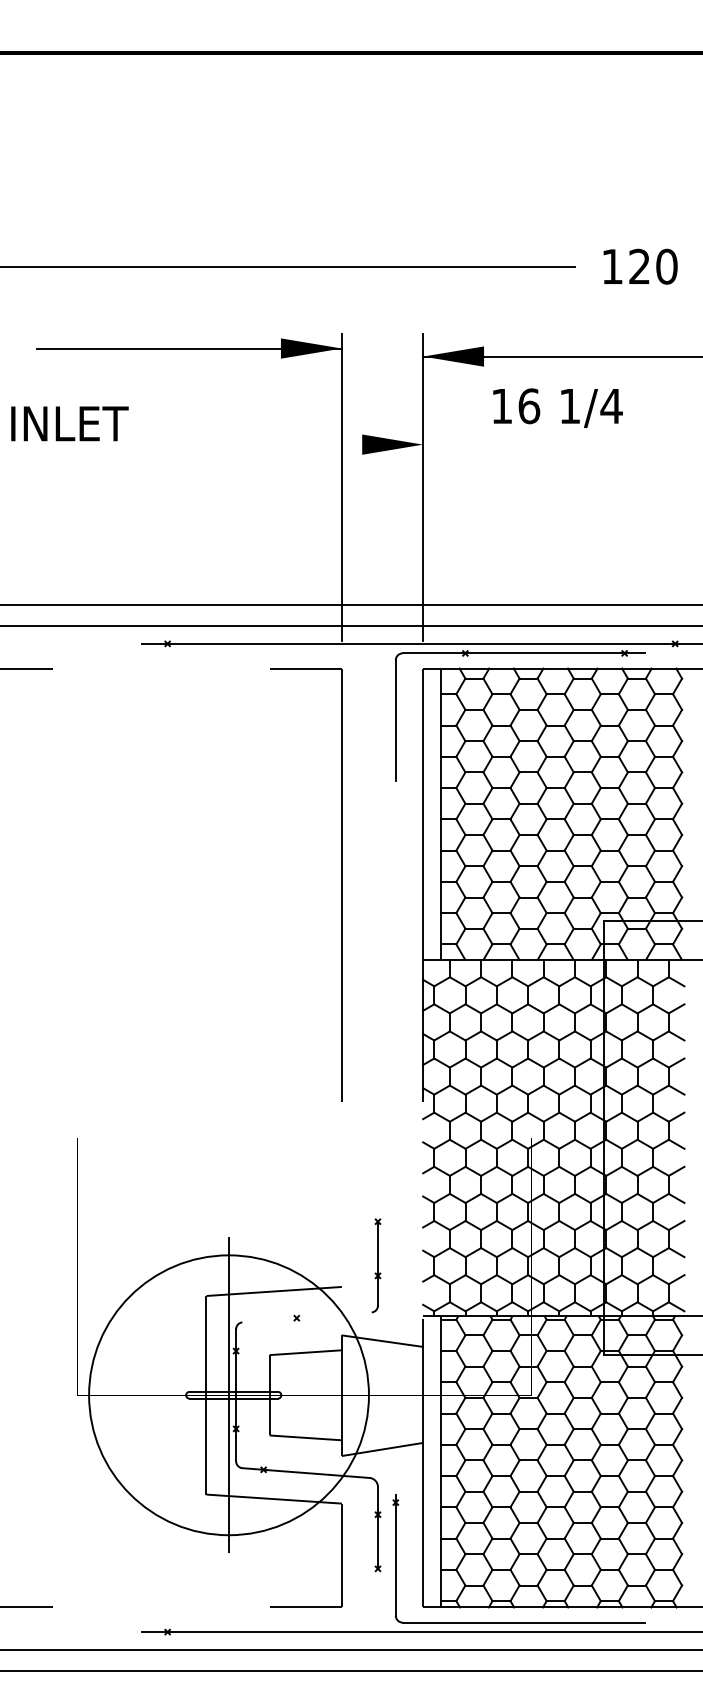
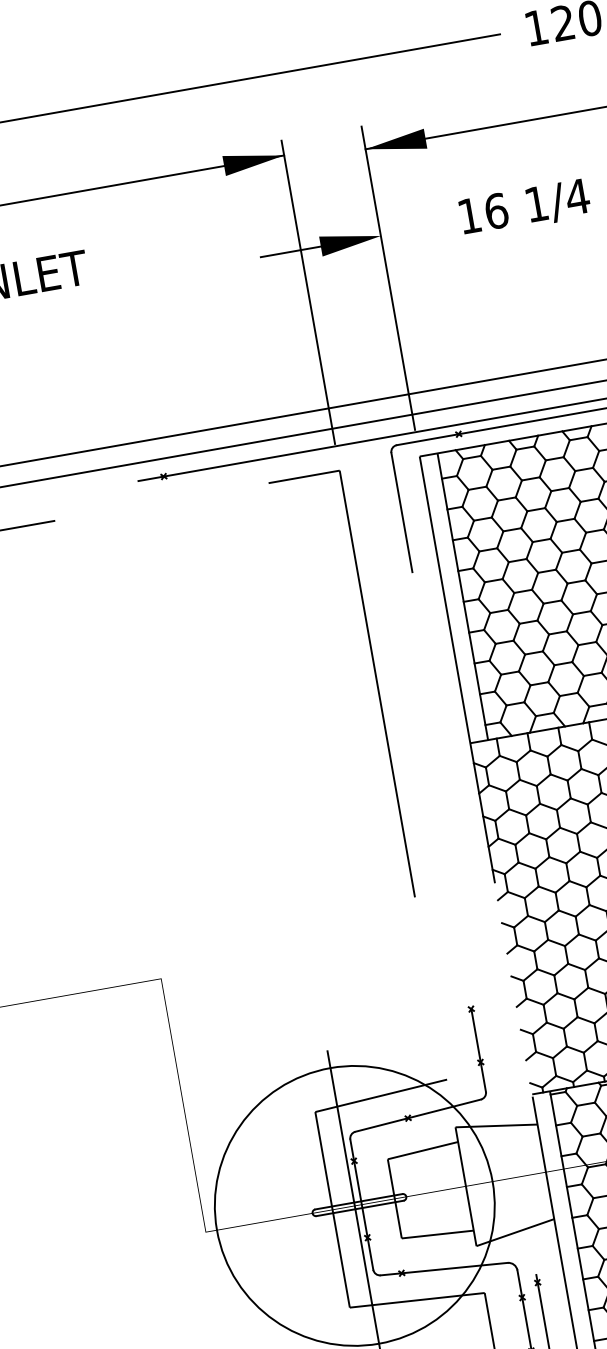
text: (557, 407) -> (524, 207), moved
line: (331, 444) -> (290, 251), added
line: (306, 1317) -> (417, 1115), added

